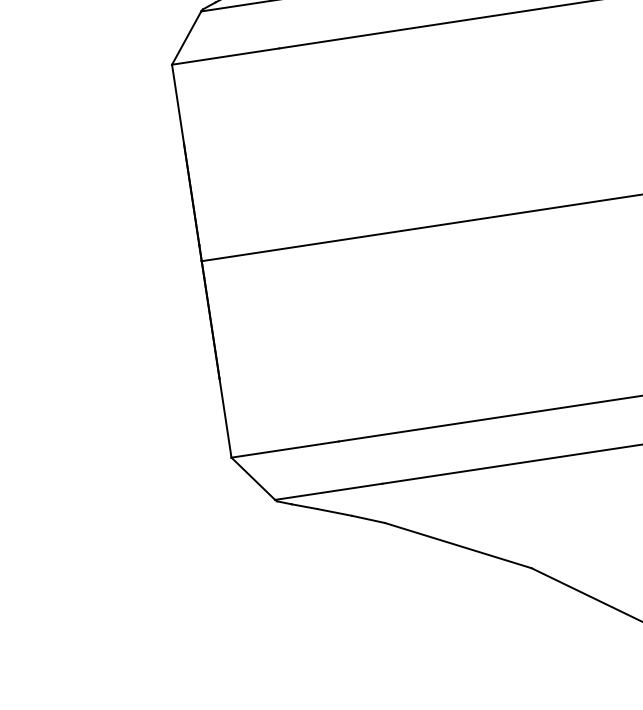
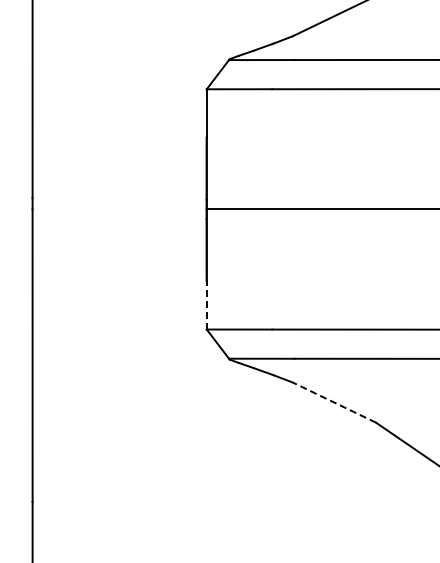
line: (224, 416) -> (206, 304), solid -> dashed
line: (456, 545) -> (333, 402), solid -> dashed

